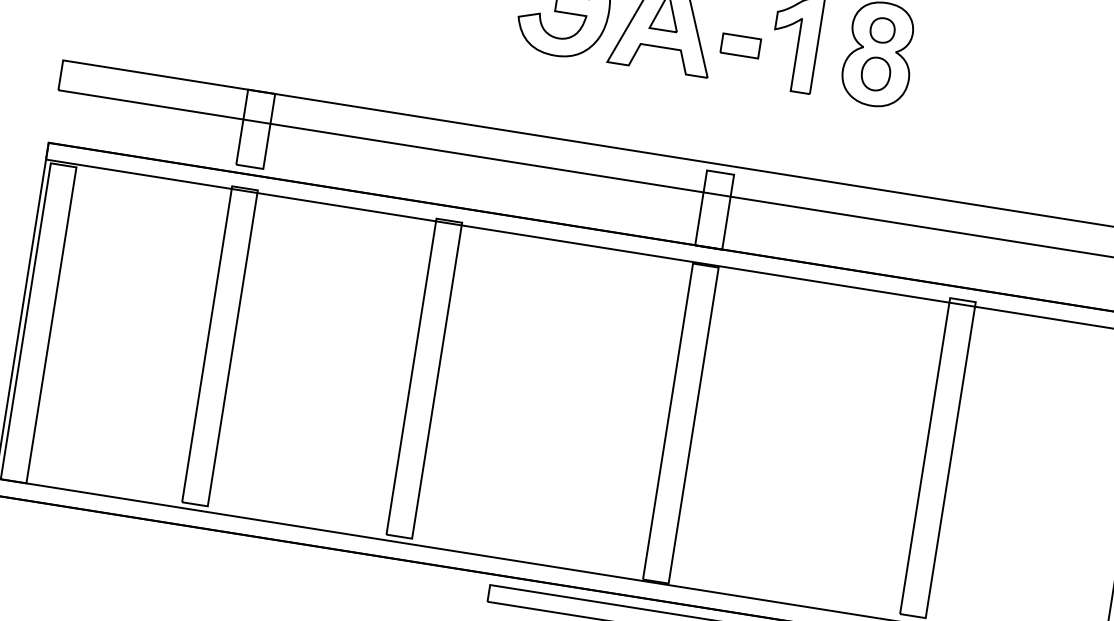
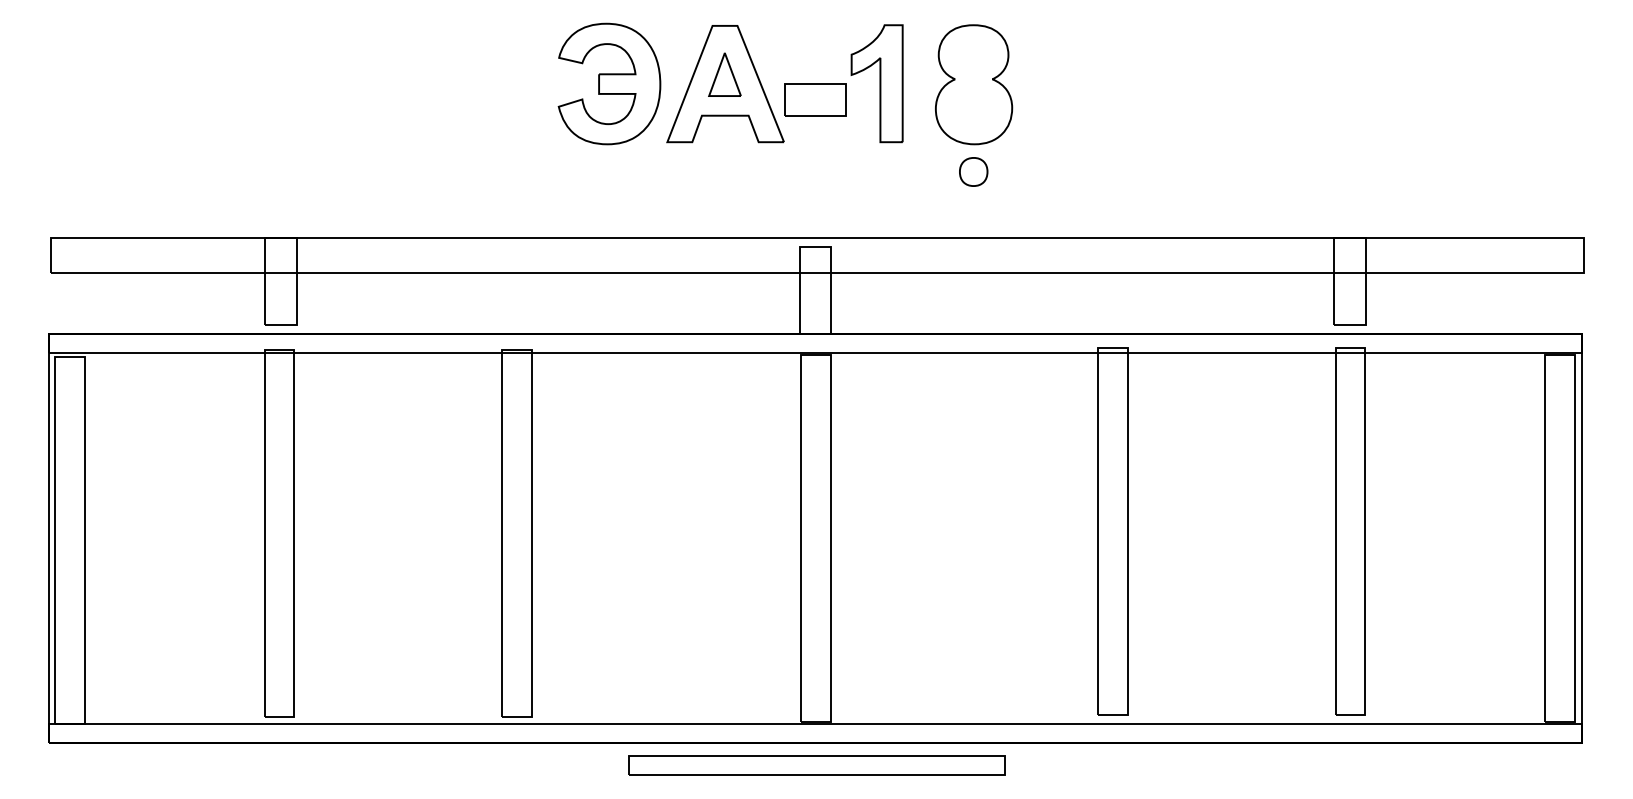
part: (882, 30) -> (973, 171), moved
part: (740, 45) -> (815, 99), size x1.4
part: (875, 73) -> (973, 107), removed

